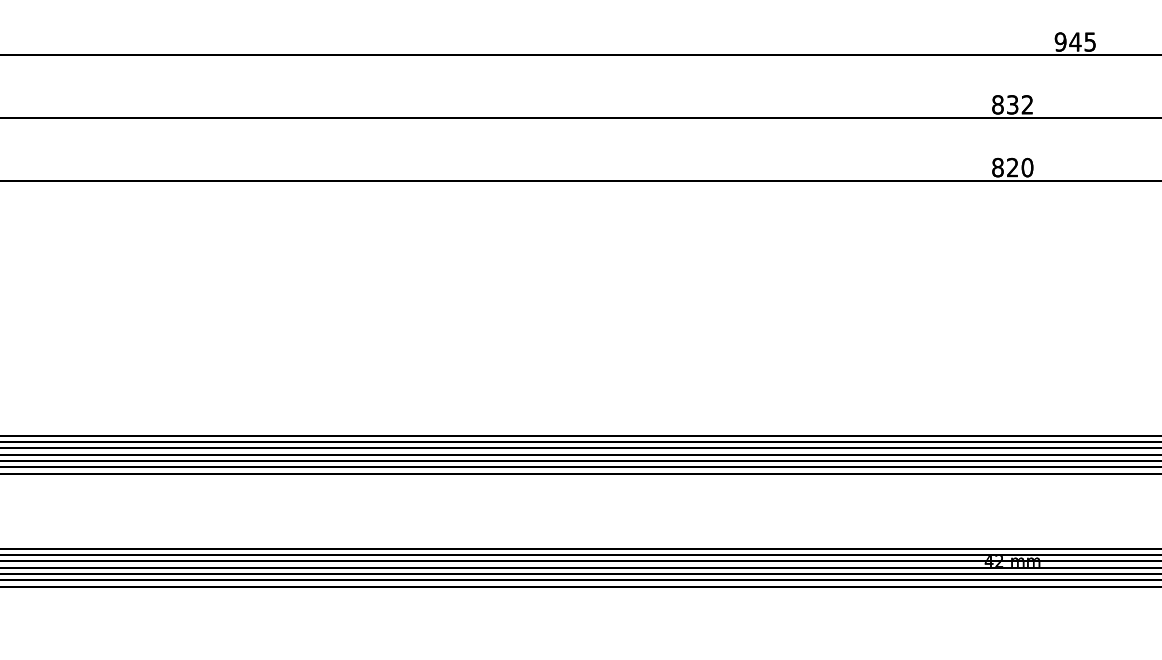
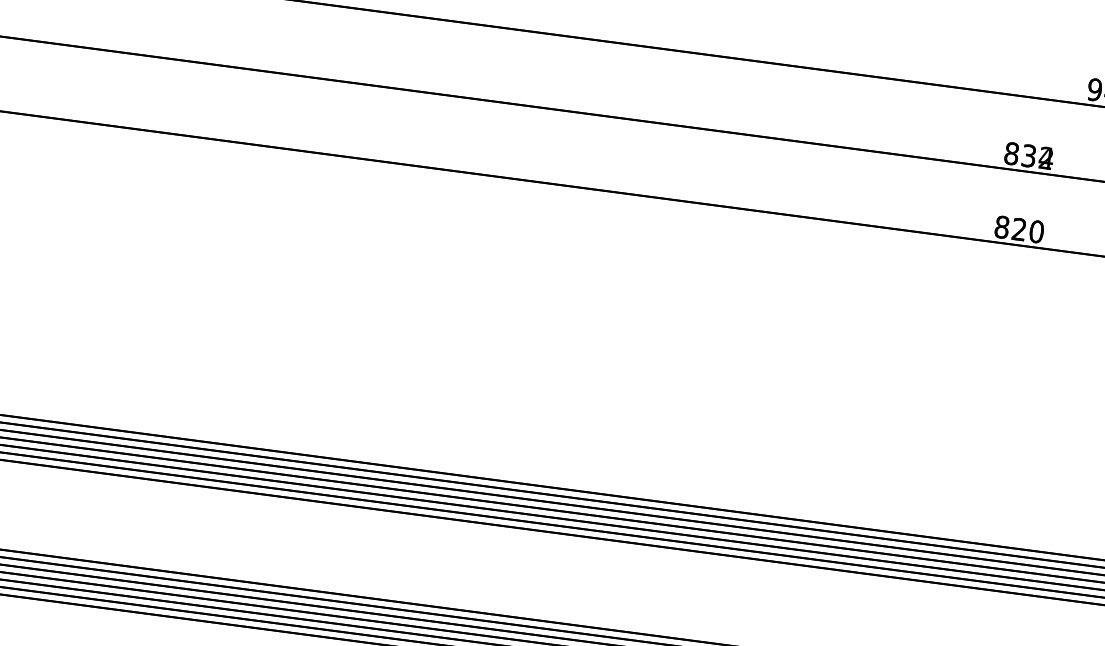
text: (1027, 104) -> (1046, 157), 832 -> 834

